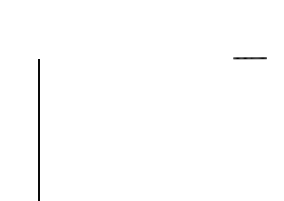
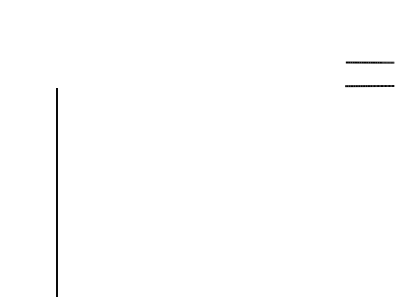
line: (250, 42) -> (370, 62), added

